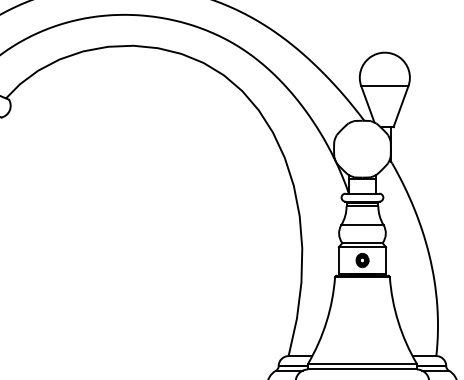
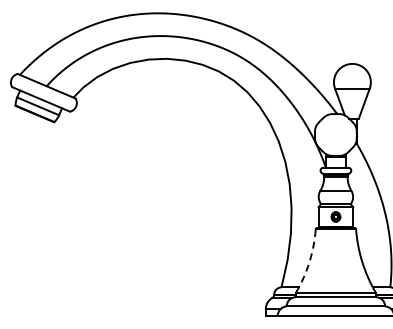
arc: (326, 322) -> (309, 262), solid -> dashed

